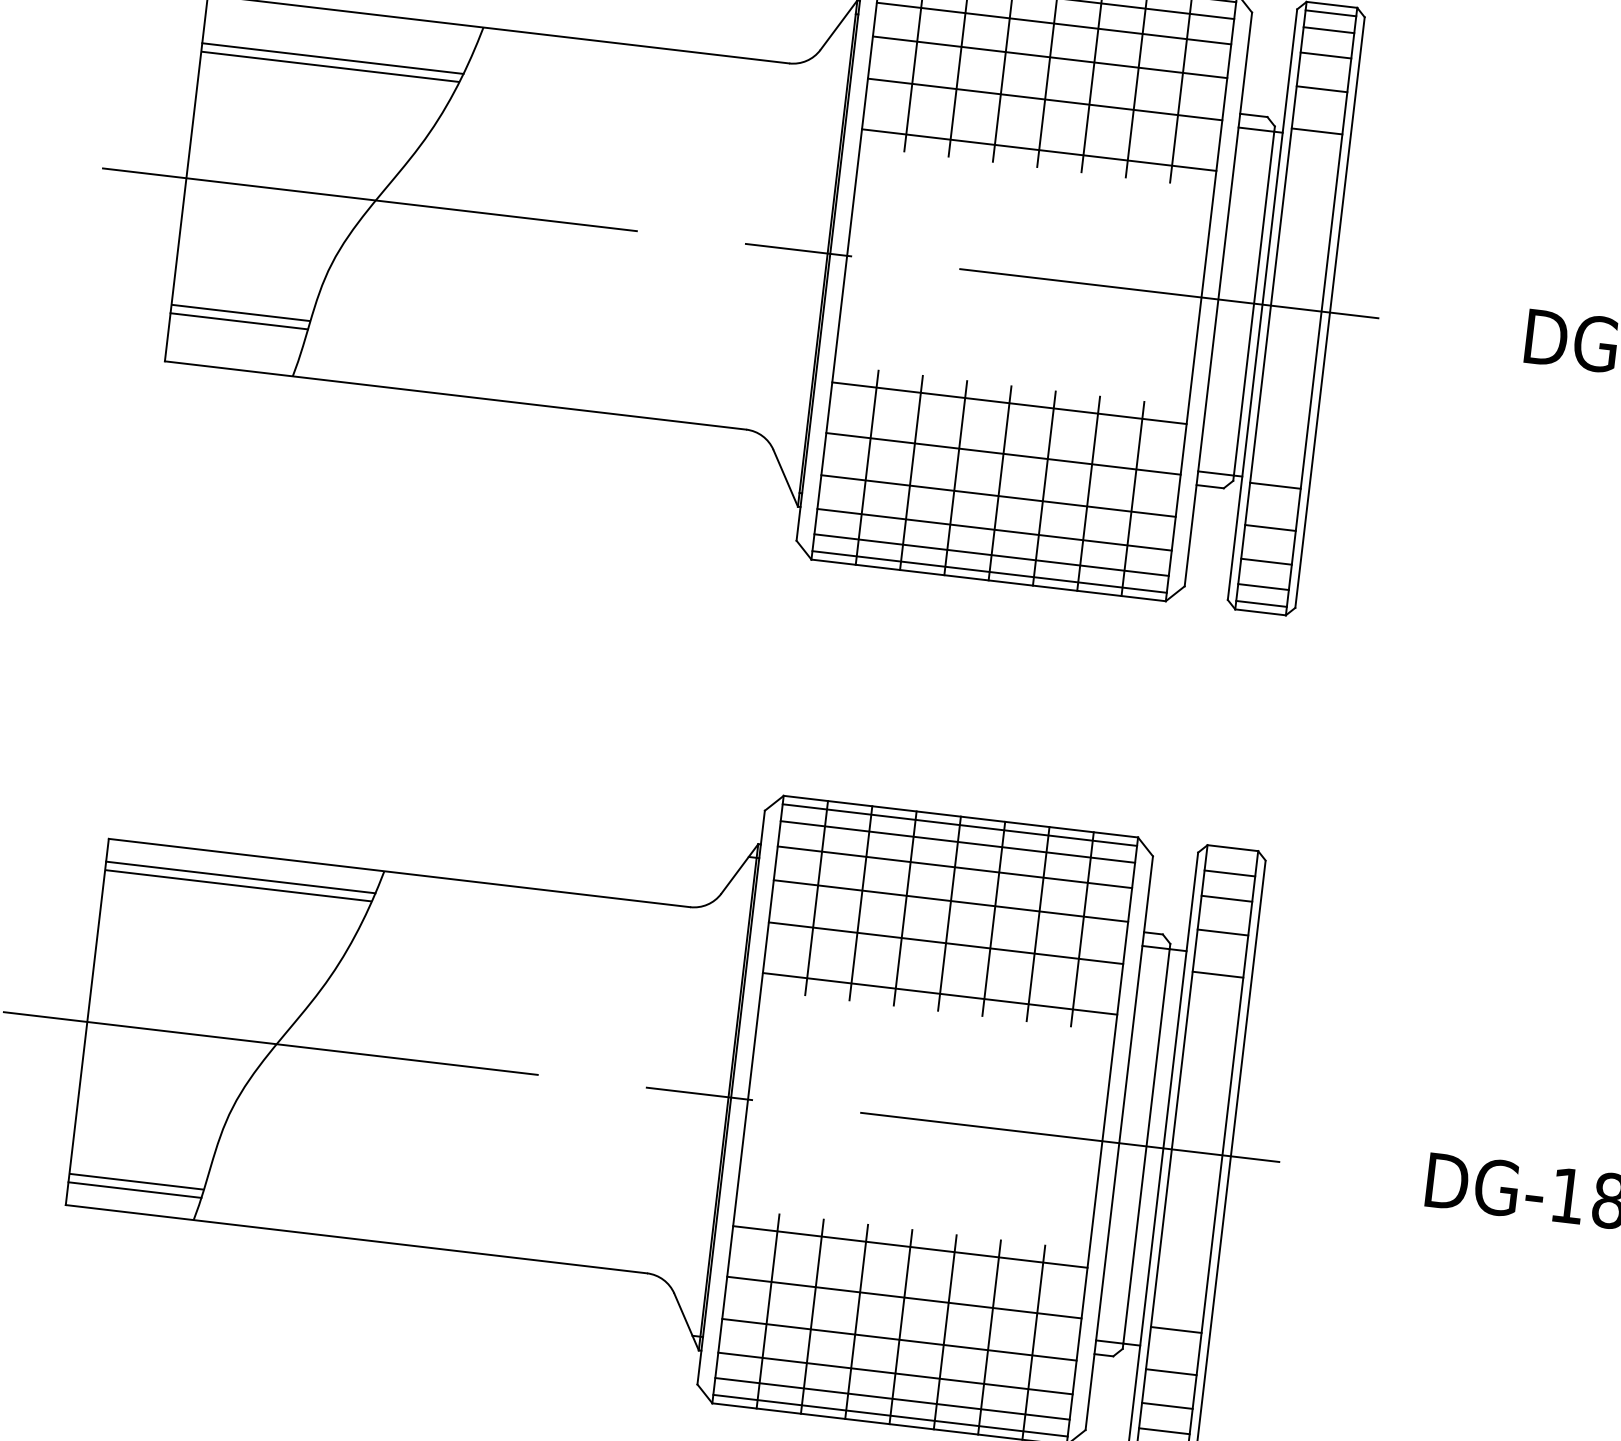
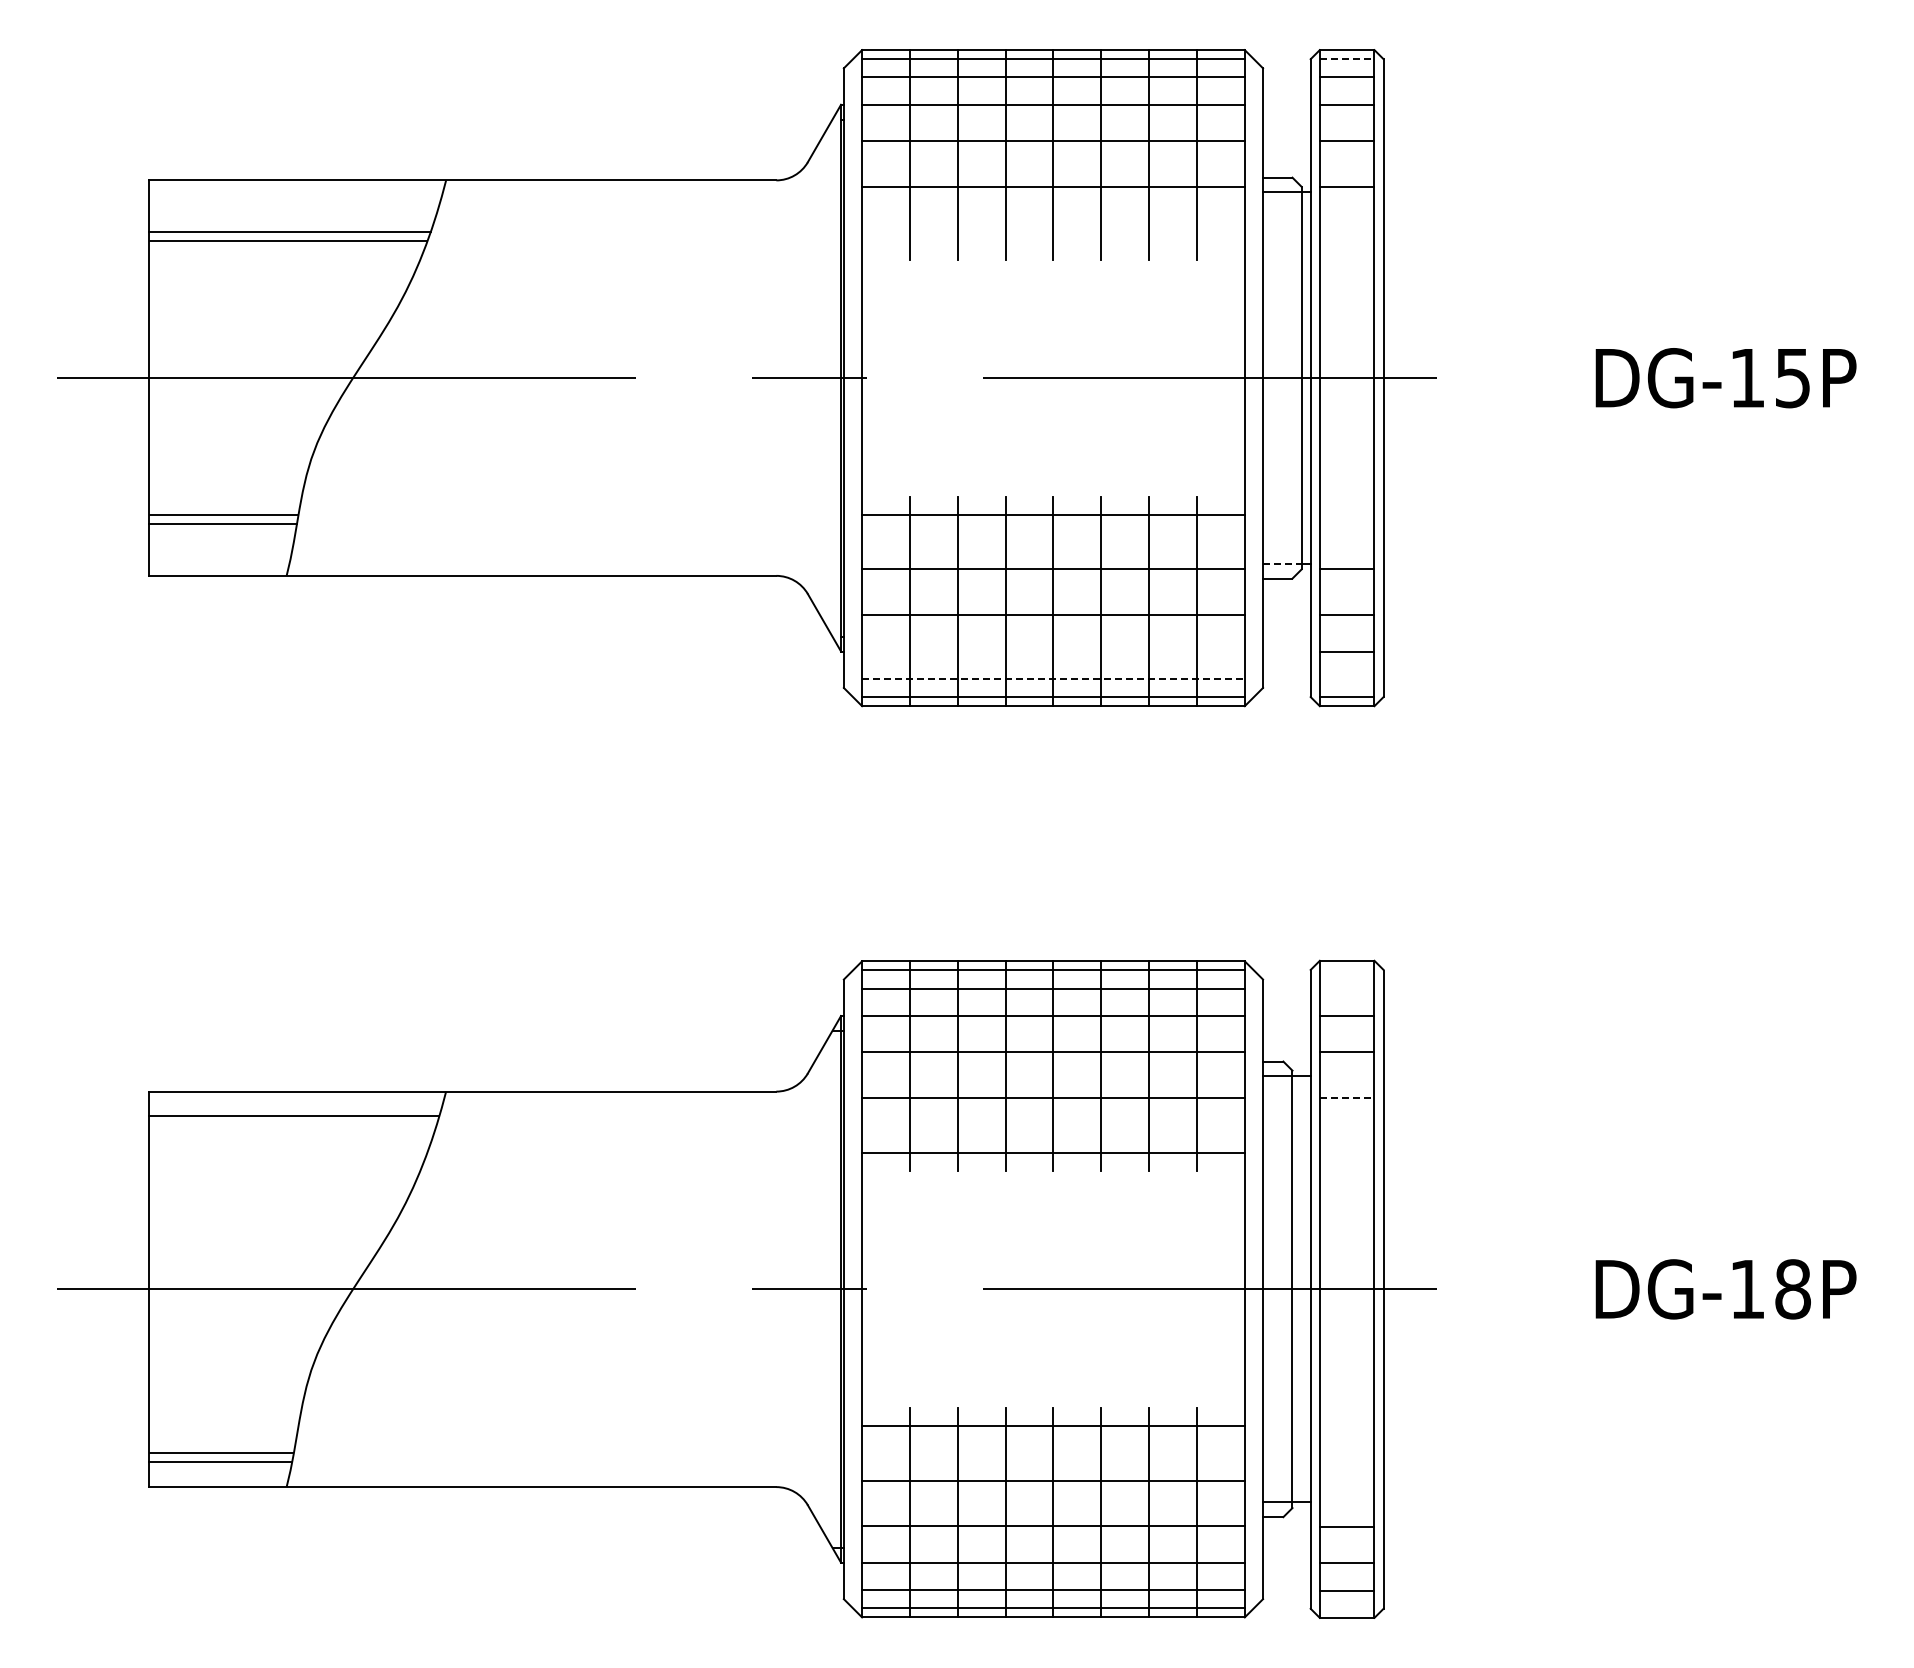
line: (1331, 13) -> (1347, 59), solid -> dashed
line: (1039, 150) -> (1053, 241), removed
line: (1216, 473) -> (1282, 563), solid -> dashed
line: (994, 529) -> (1053, 651), removed
line: (991, 554) -> (1053, 678), solid -> dashed
line: (1262, 586) -> (1346, 678), removed
line: (1229, 873) -> (1346, 988), removed
line: (238, 885) -> (292, 1125), removed
line: (1218, 974) -> (1347, 1097), solid -> dashed
line: (1175, 1330) -> (1346, 1481), removed

